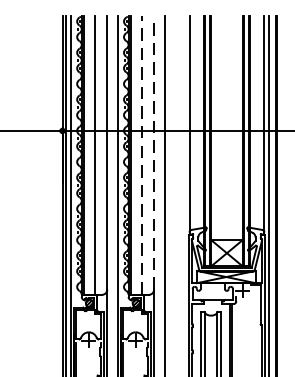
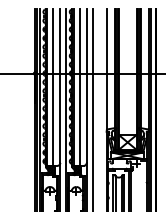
line: (141, 153) -> (79, 86), dashed -> solid
line: (153, 153) -> (86, 86), dashed -> solid

